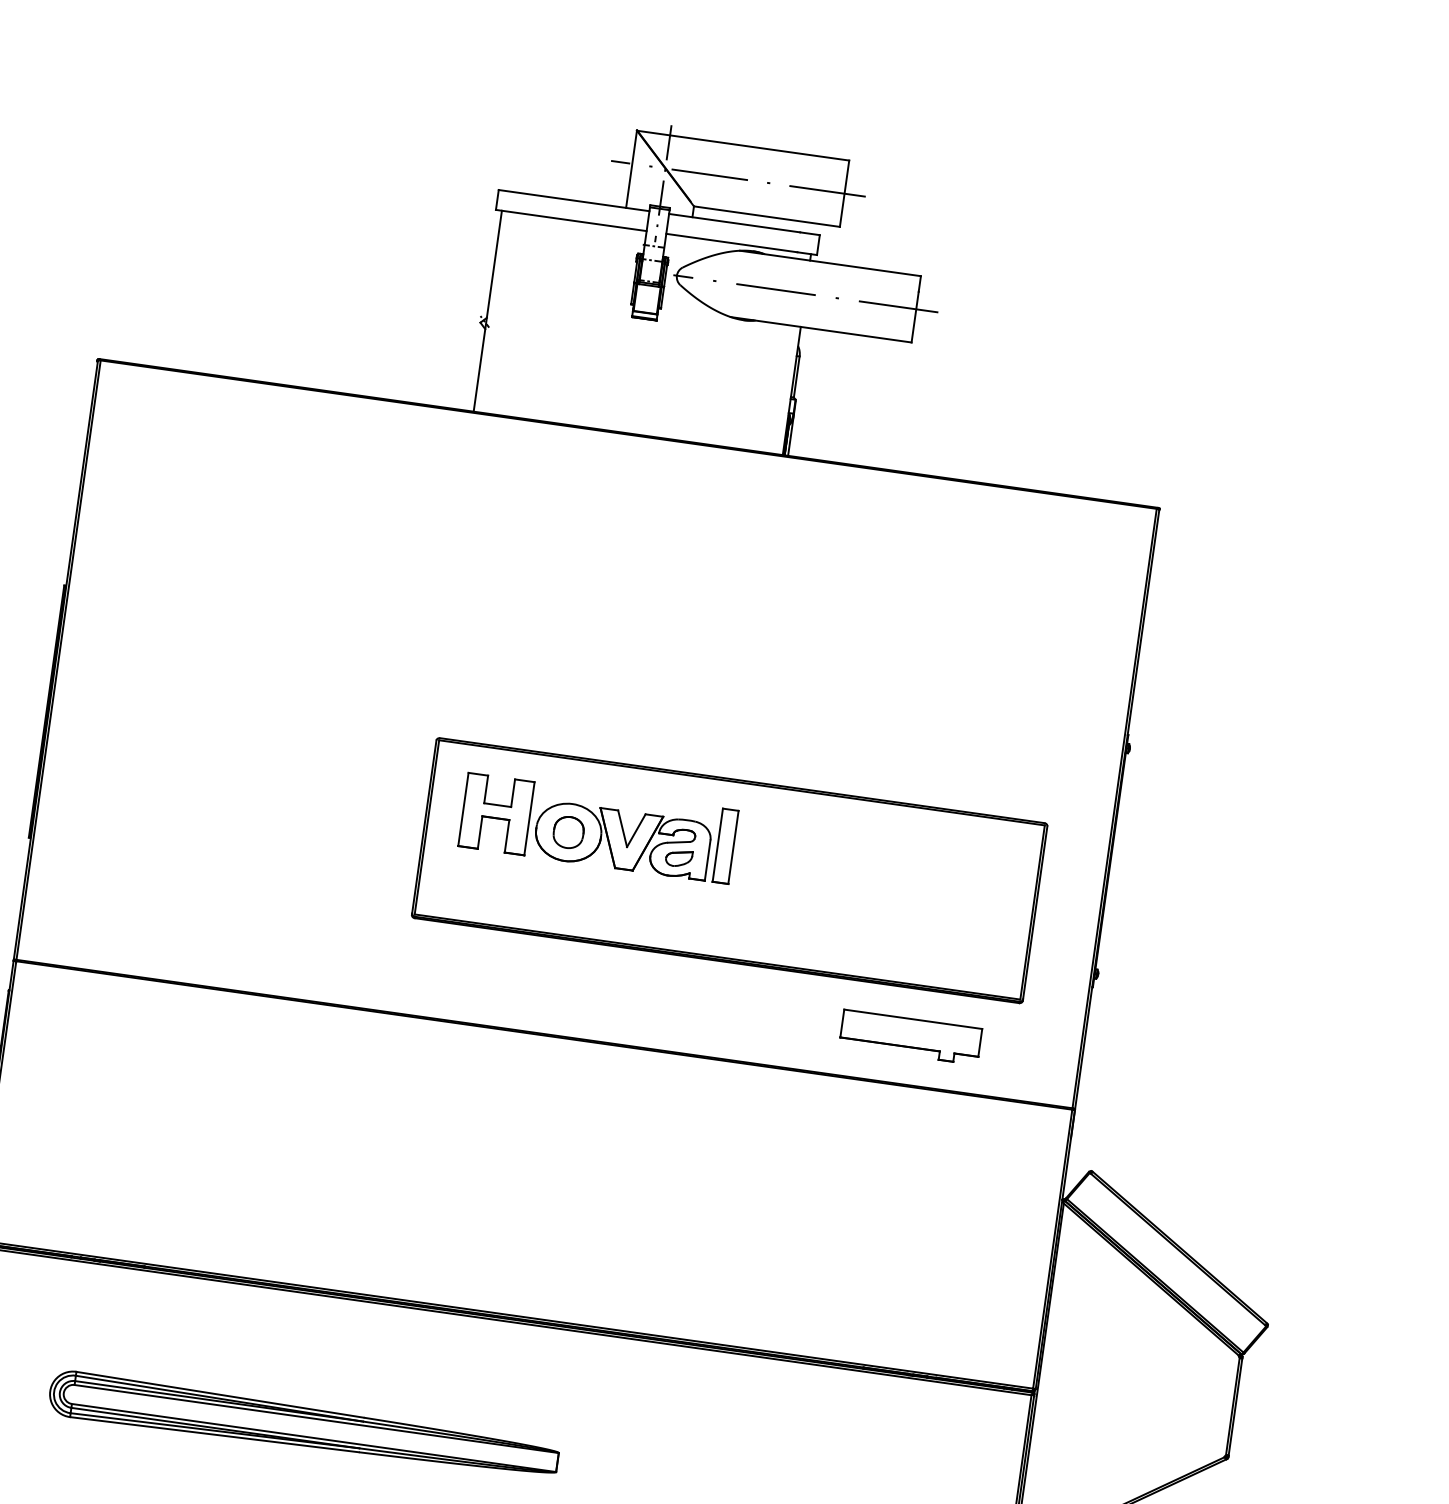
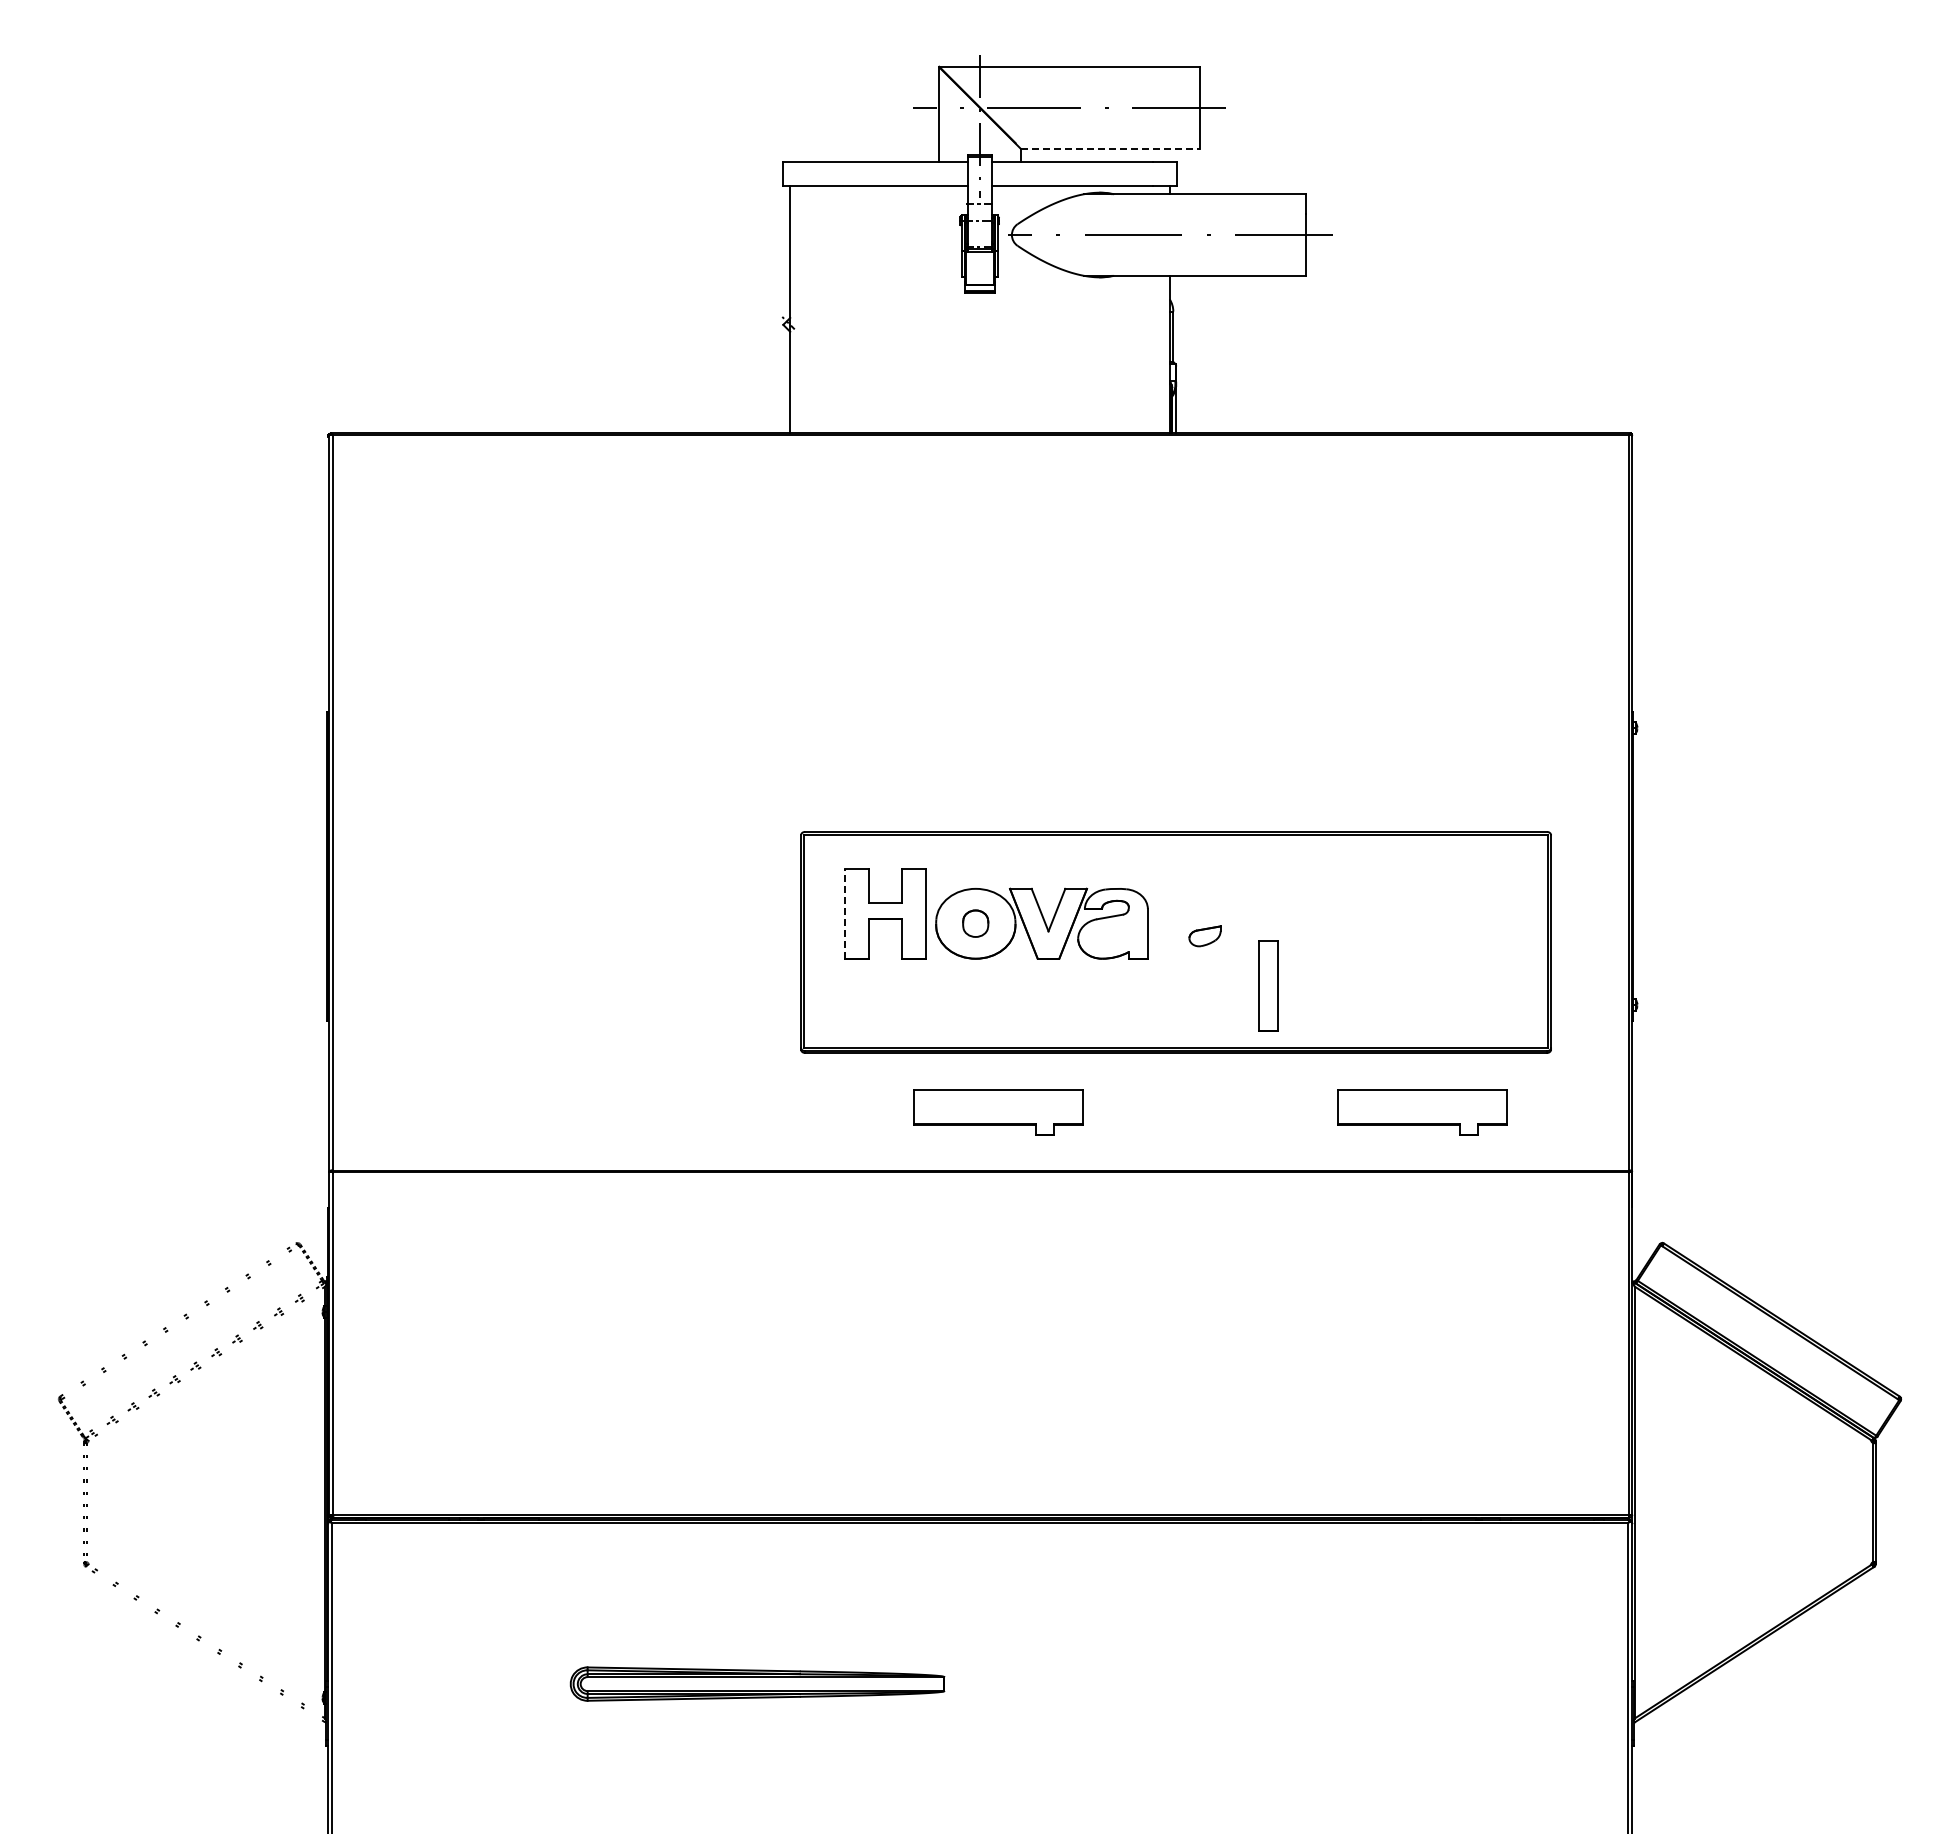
line: (767, 216) -> (1110, 148), solid -> dashed
line: (463, 809) -> (845, 913), solid -> dashed
part: (568, 832) -> (975, 923), size x0.7
part: (725, 846) -> (1268, 985), moved
part: (678, 858) -> (1204, 936), moved
part: (565, 988) -> (998, 1112), added
part: (303, 1426) -> (757, 1683), size x0.6

